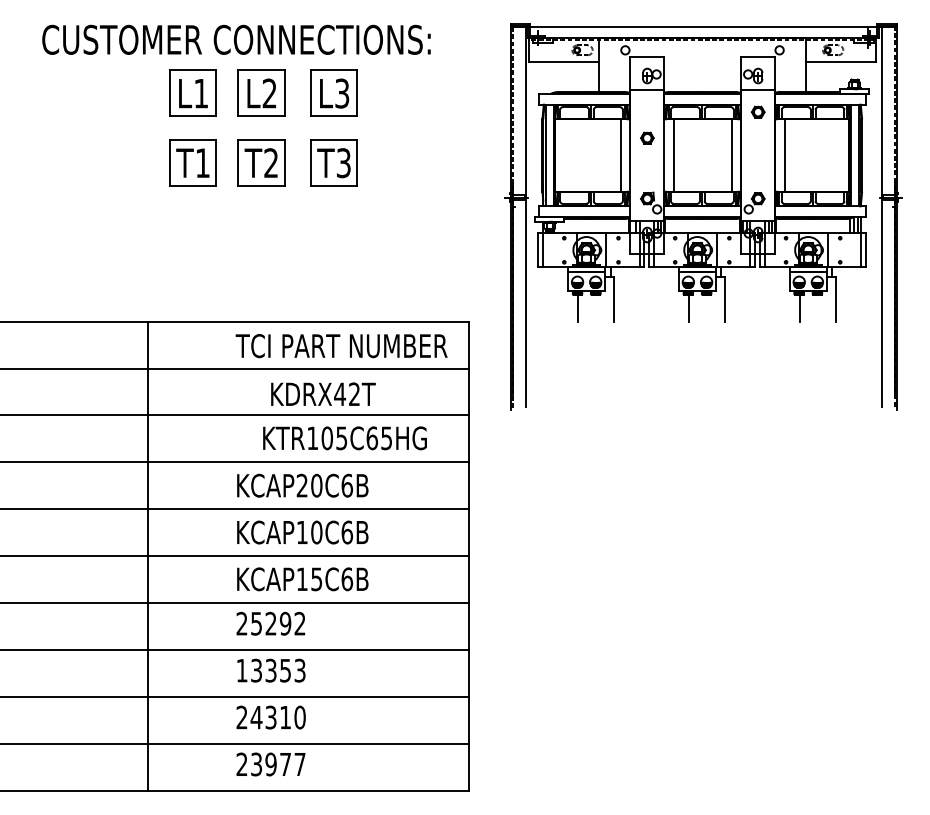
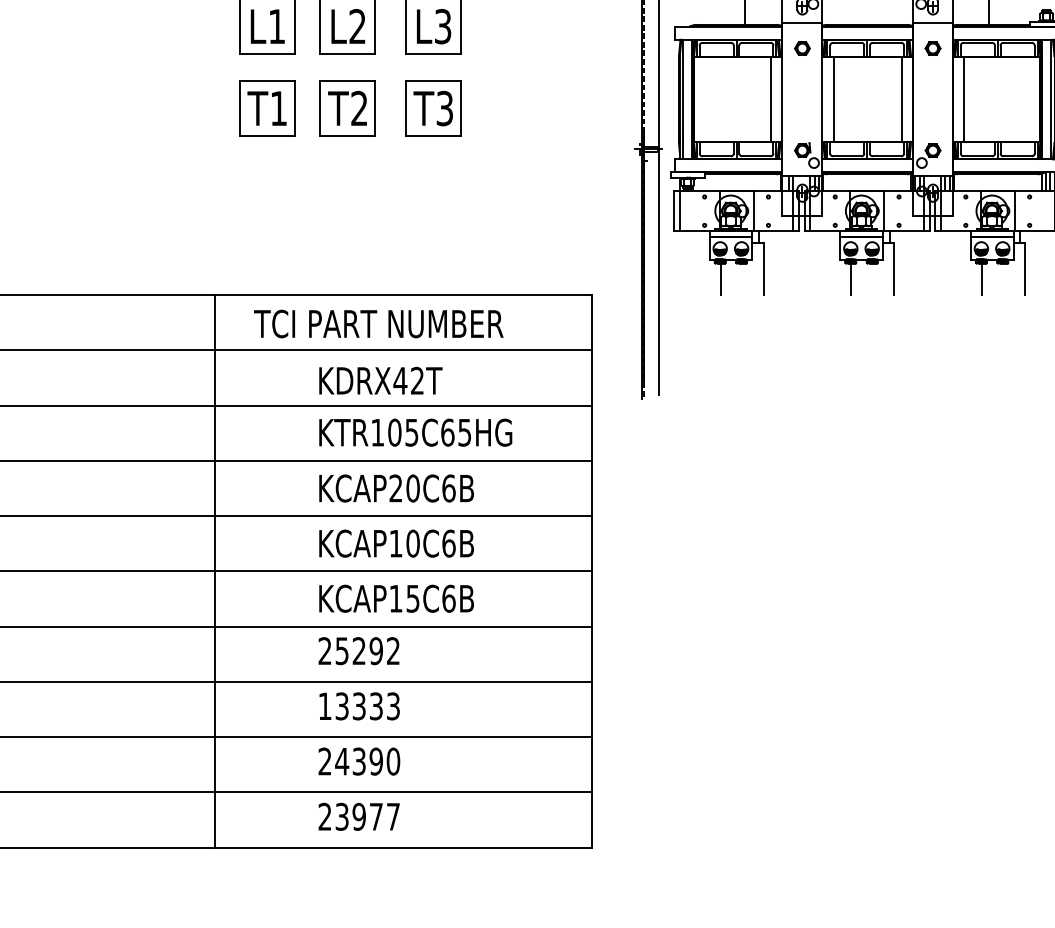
part: (647, 137) -> (802, 47), moved
text: (341, 346) -> (378, 324), moved
text: (323, 393) -> (380, 379), moved
text: (344, 438) -> (415, 432), moved
text: (285, 669) -> (376, 704), 13353 -> 13333
text: (285, 717) -> (376, 761), 24310 -> 24390

